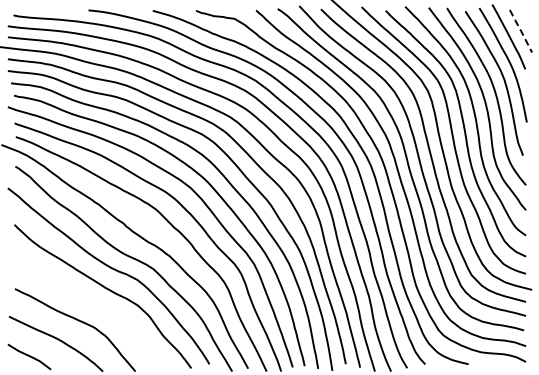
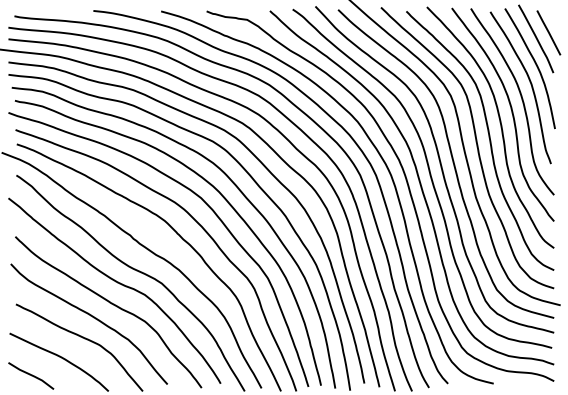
line: (521, 31) -> (549, 33), dashed -> solid
curve: (87, 301) -> (92, 317), added

